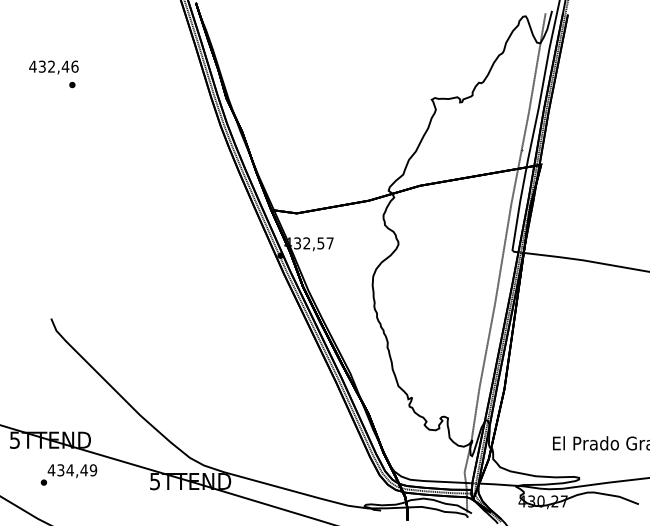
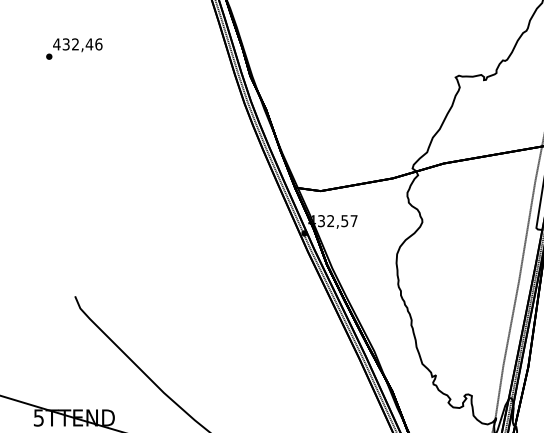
part: (72, 84) -> (49, 56), moved

